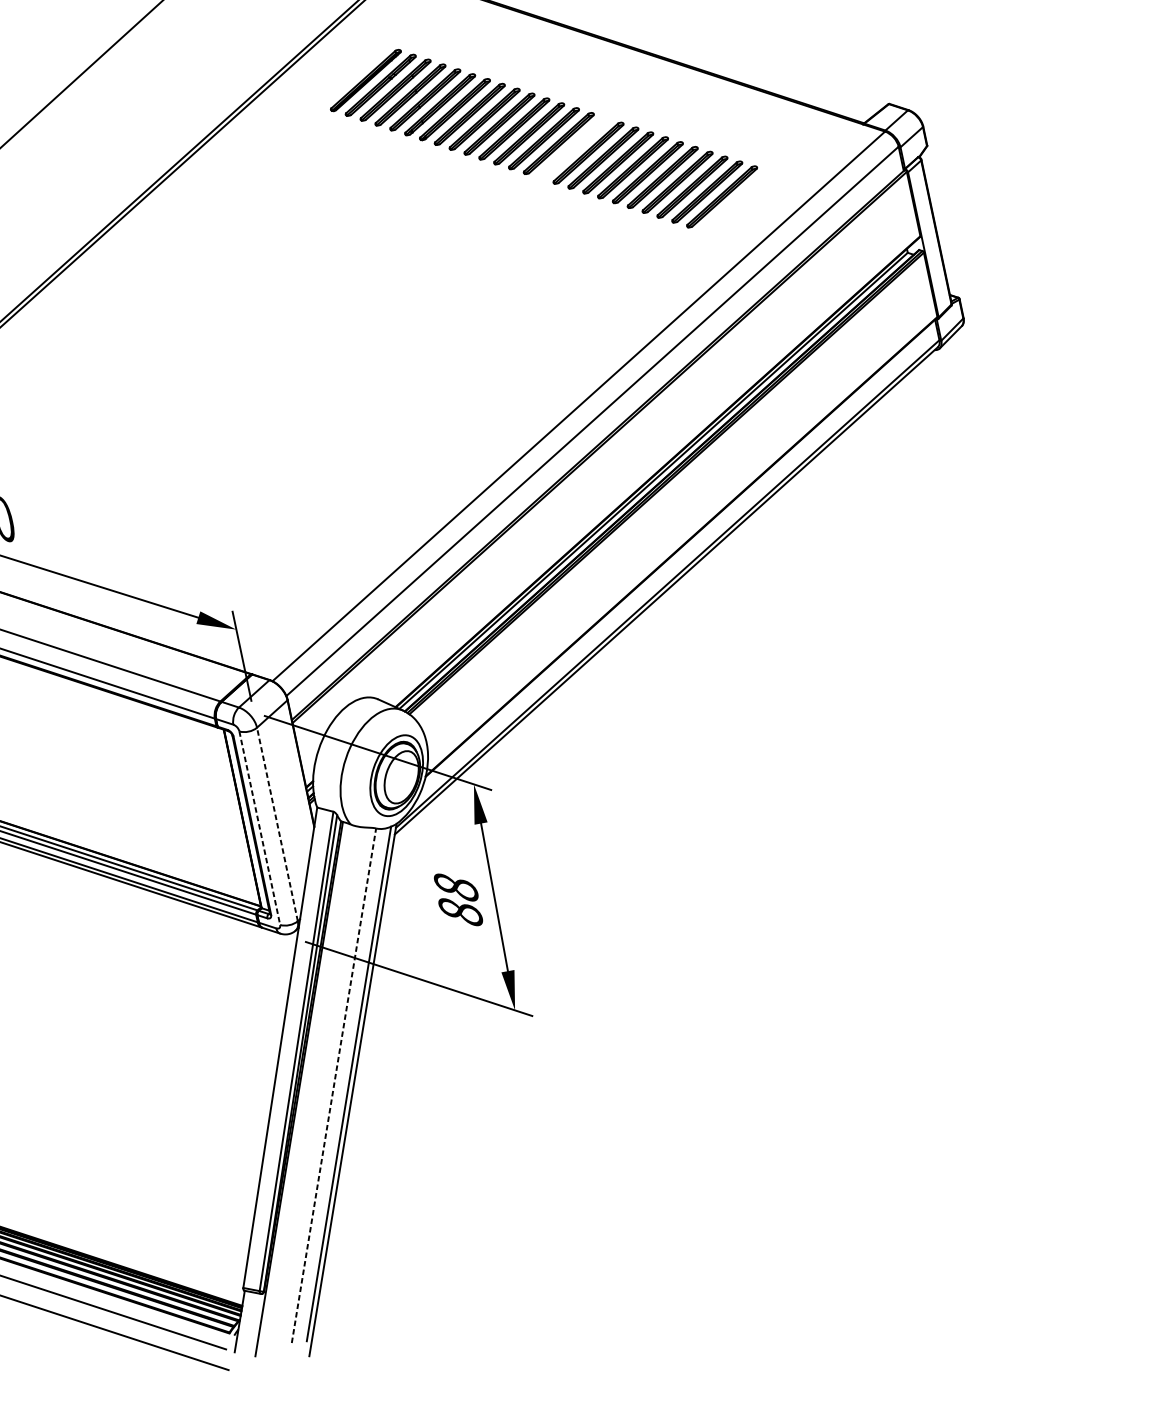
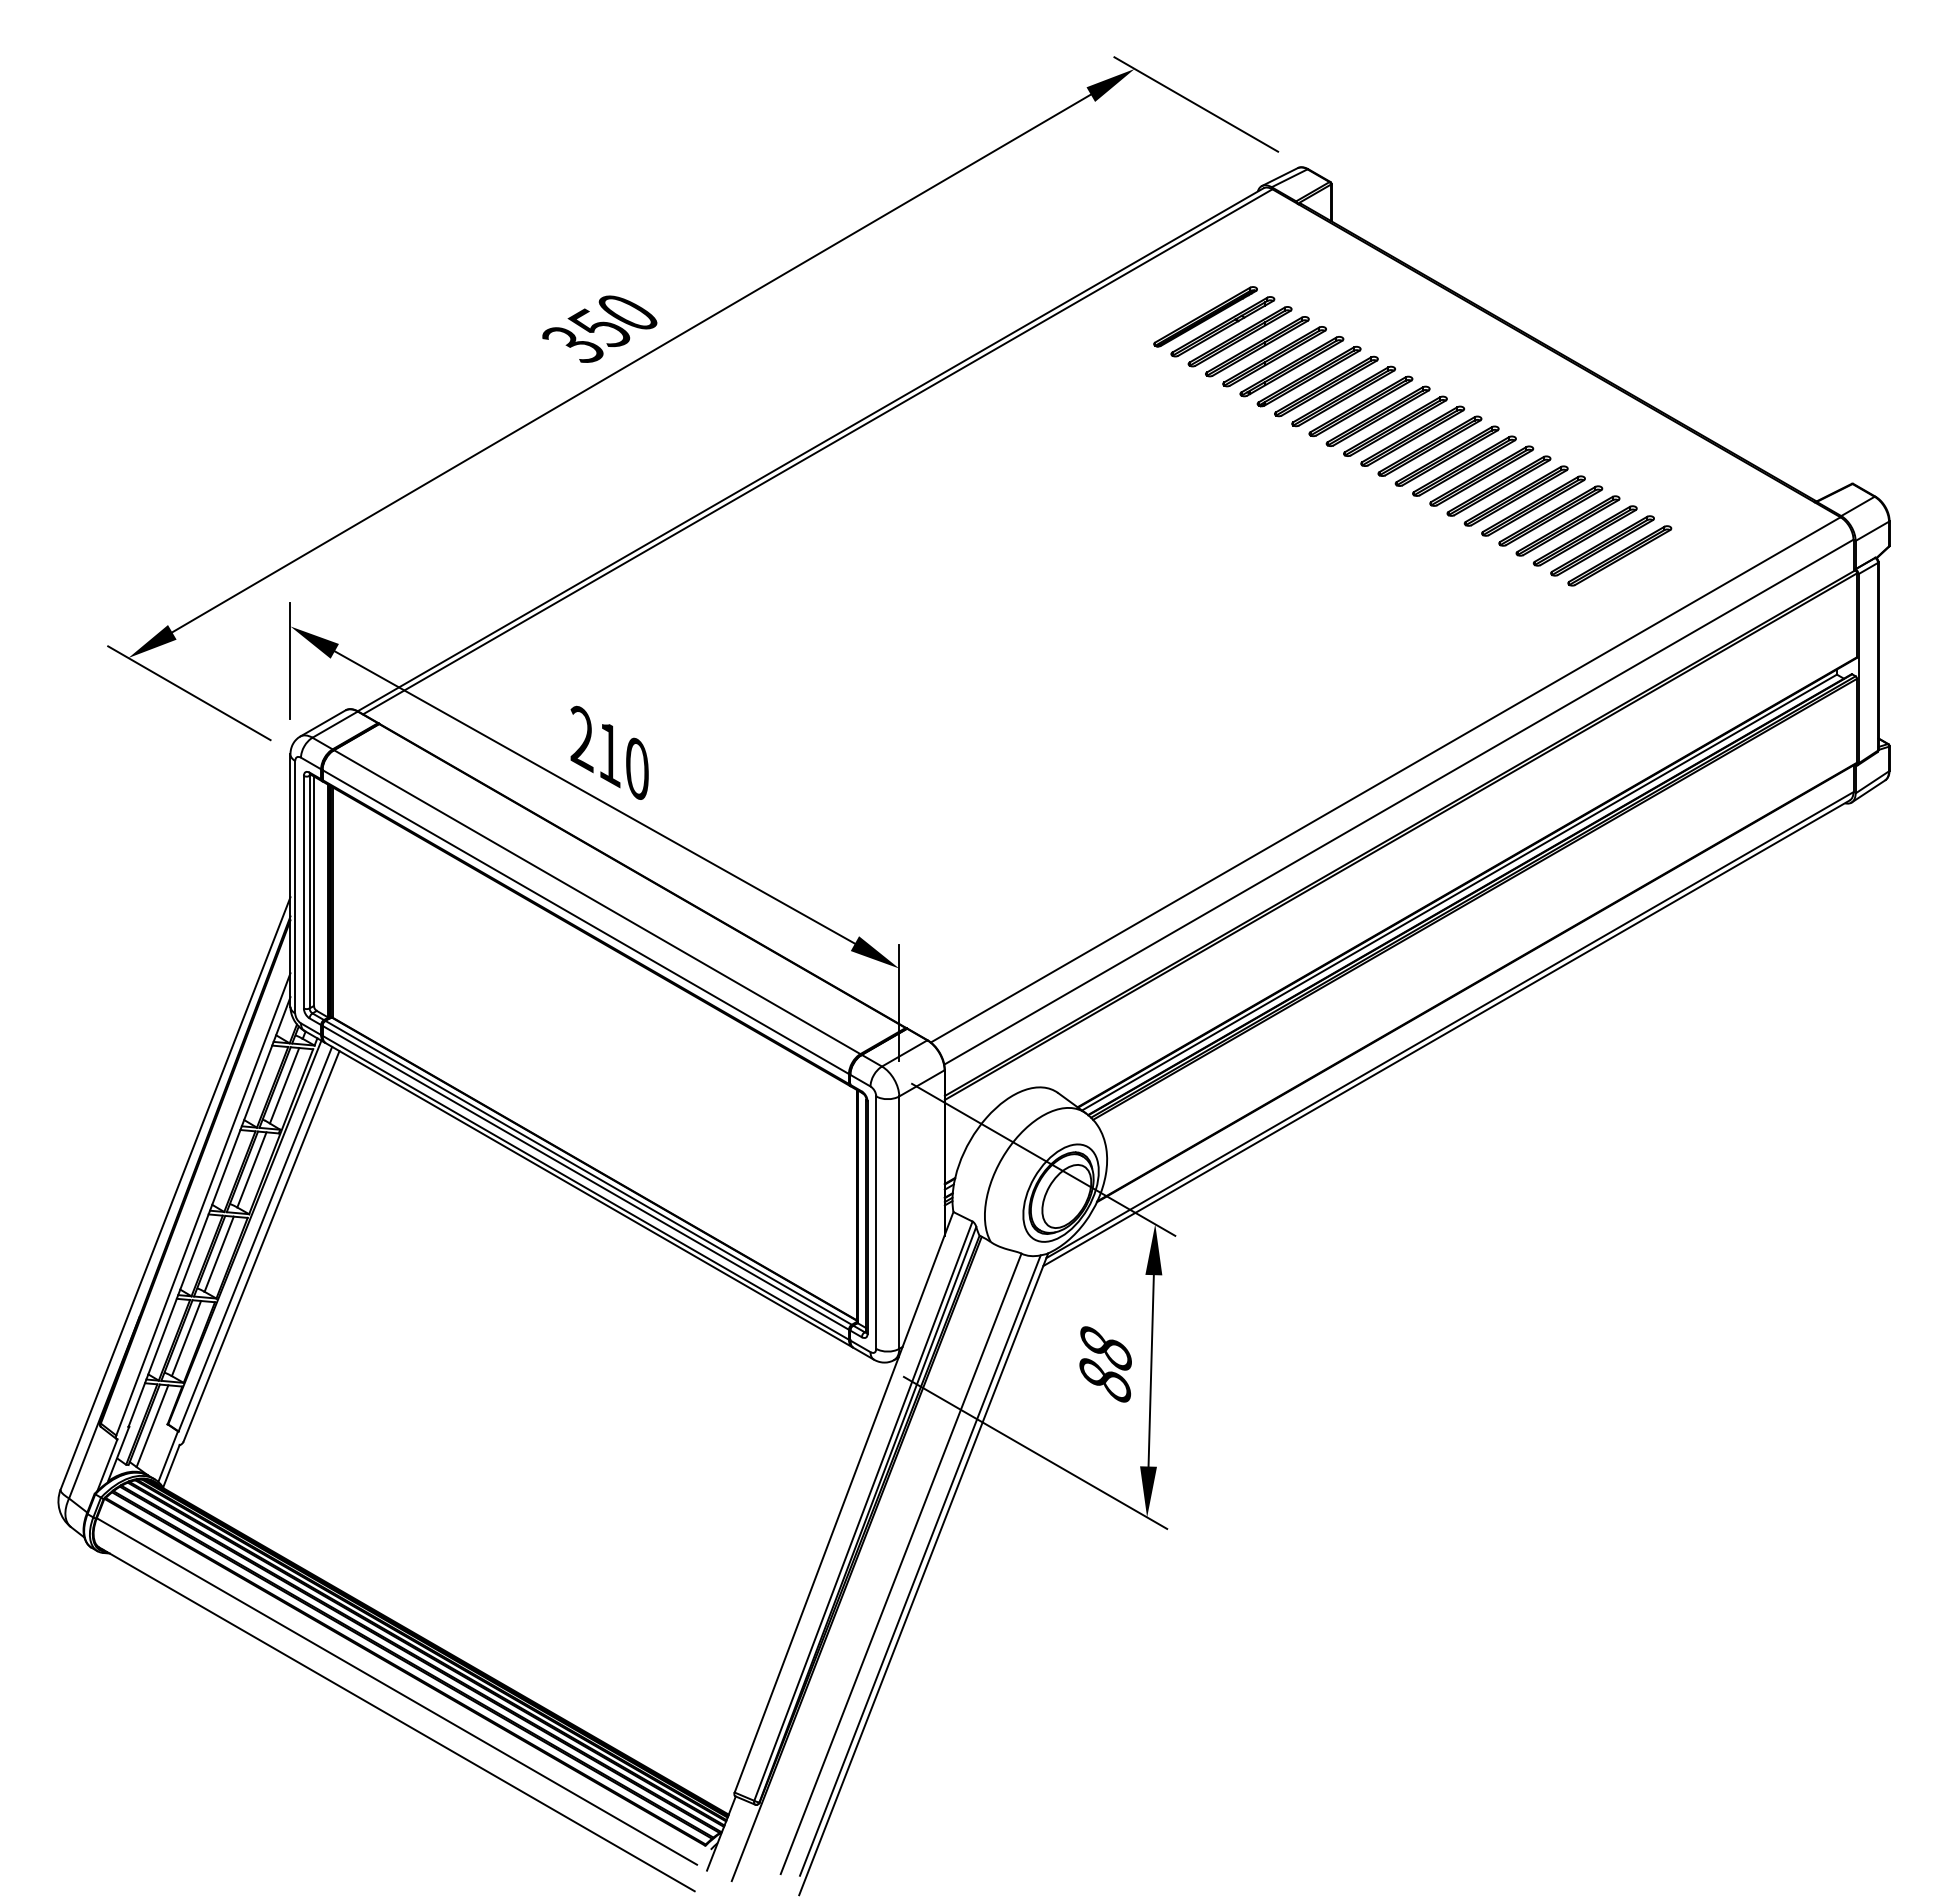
part: (573, 147) -> (1446, 455), added
line: (277, 824) -> (899, 1222), dashed -> solid
line: (260, 828) -> (876, 1223), dashed -> solid
line: (334, 1085) -> (901, 1563), dashed -> solid

